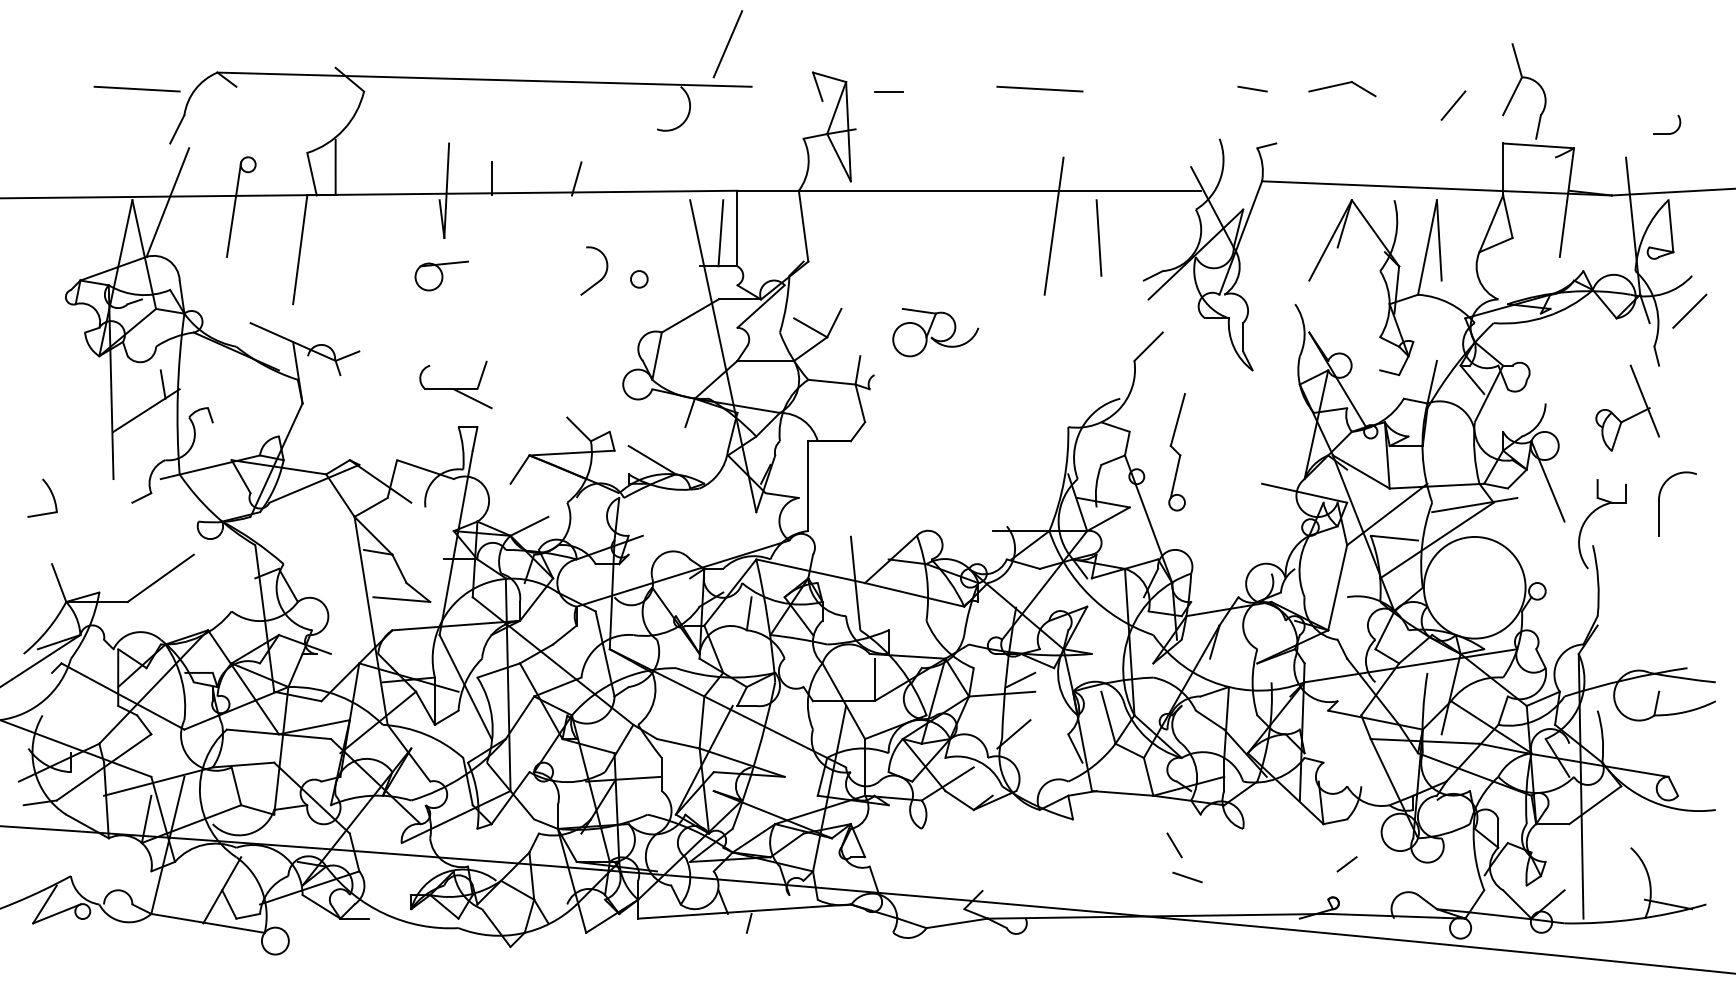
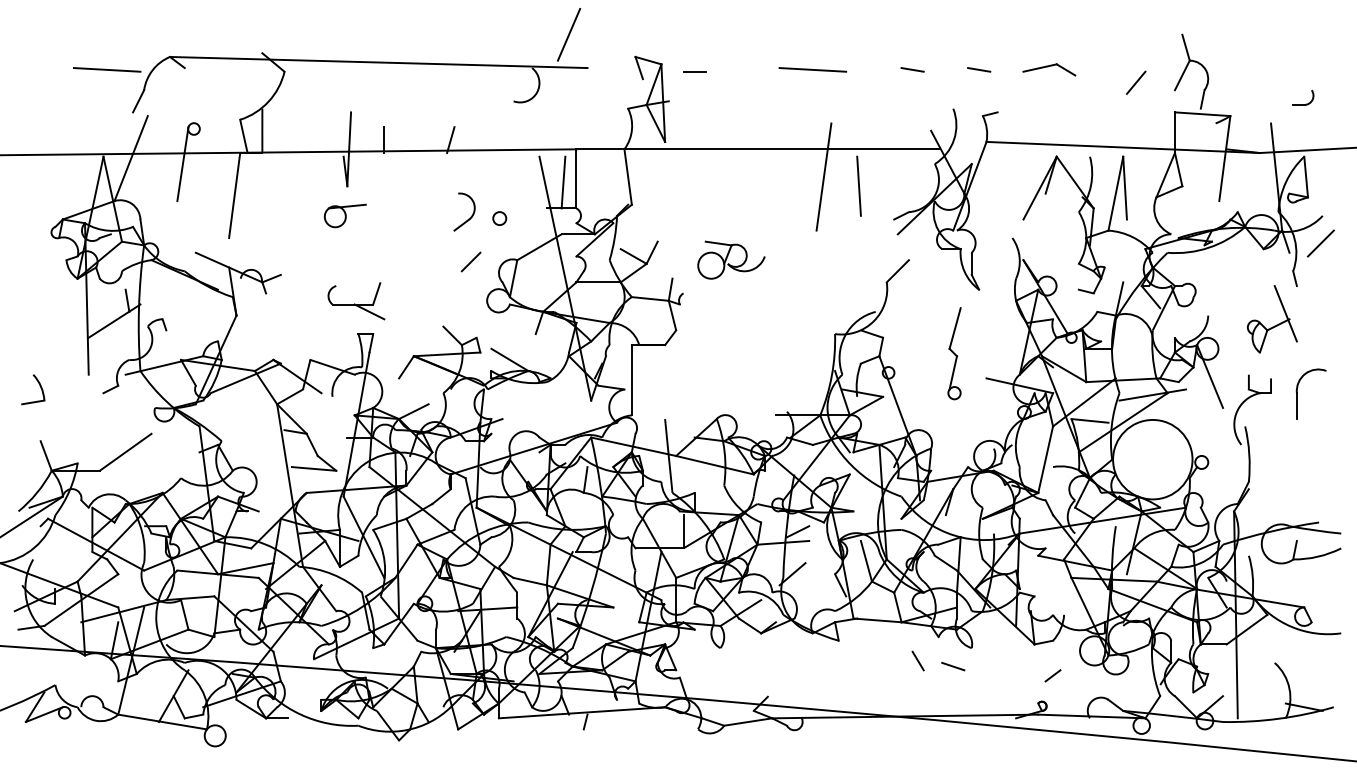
line: (1167, 88) -> (912, 69), added
line: (602, 334) -> (470, 261), added
part: (1176, 452) -> (954, 353), moved
line: (1187, 877) -> (953, 666), moved

